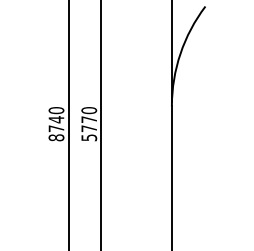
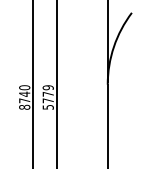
text: (89, 110) -> (48, 87), 5770 -> 5779

